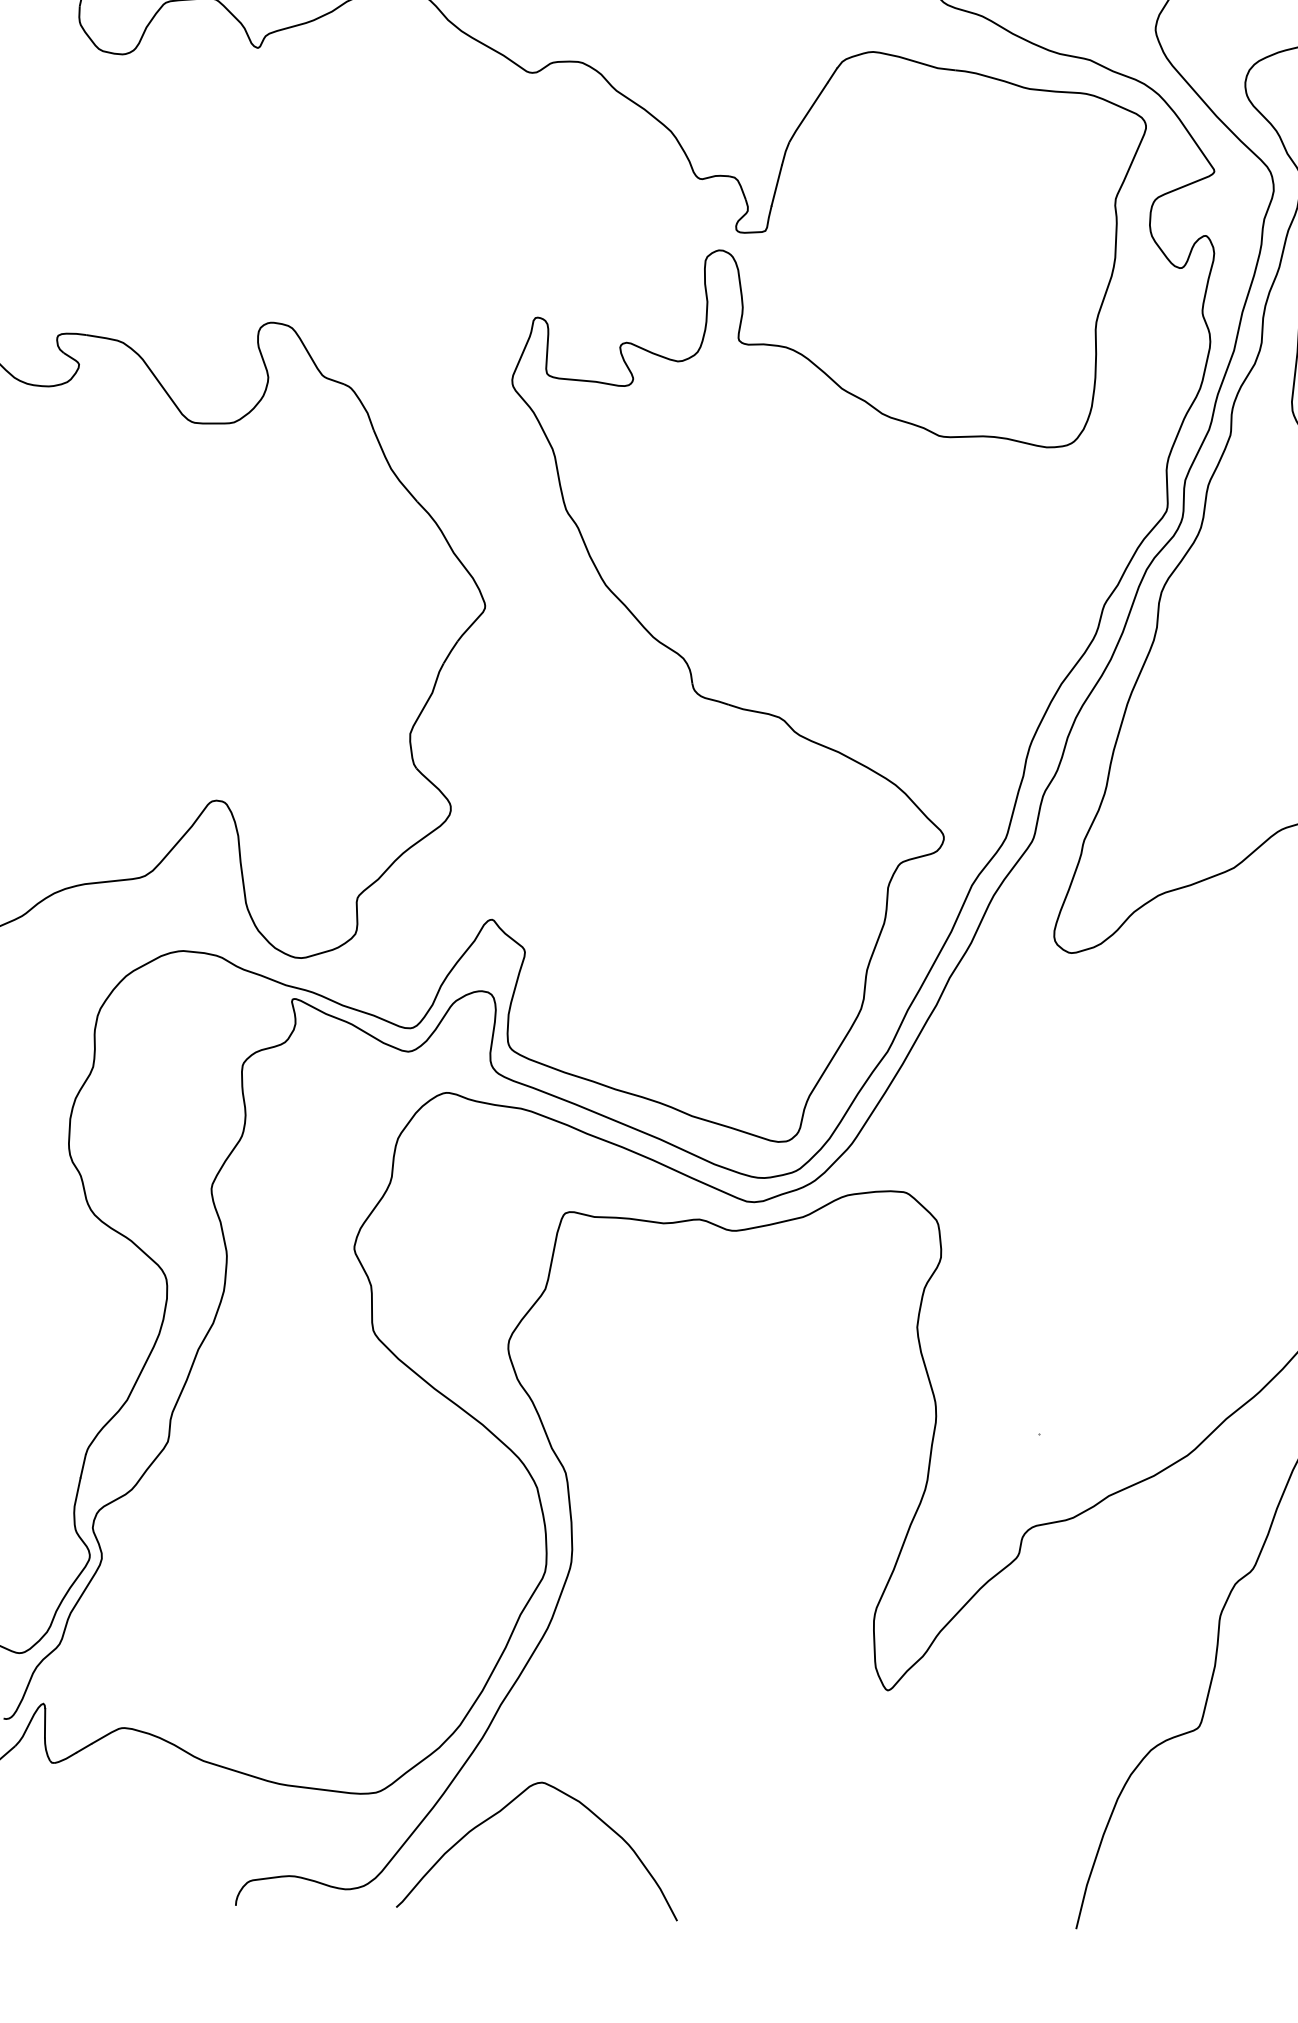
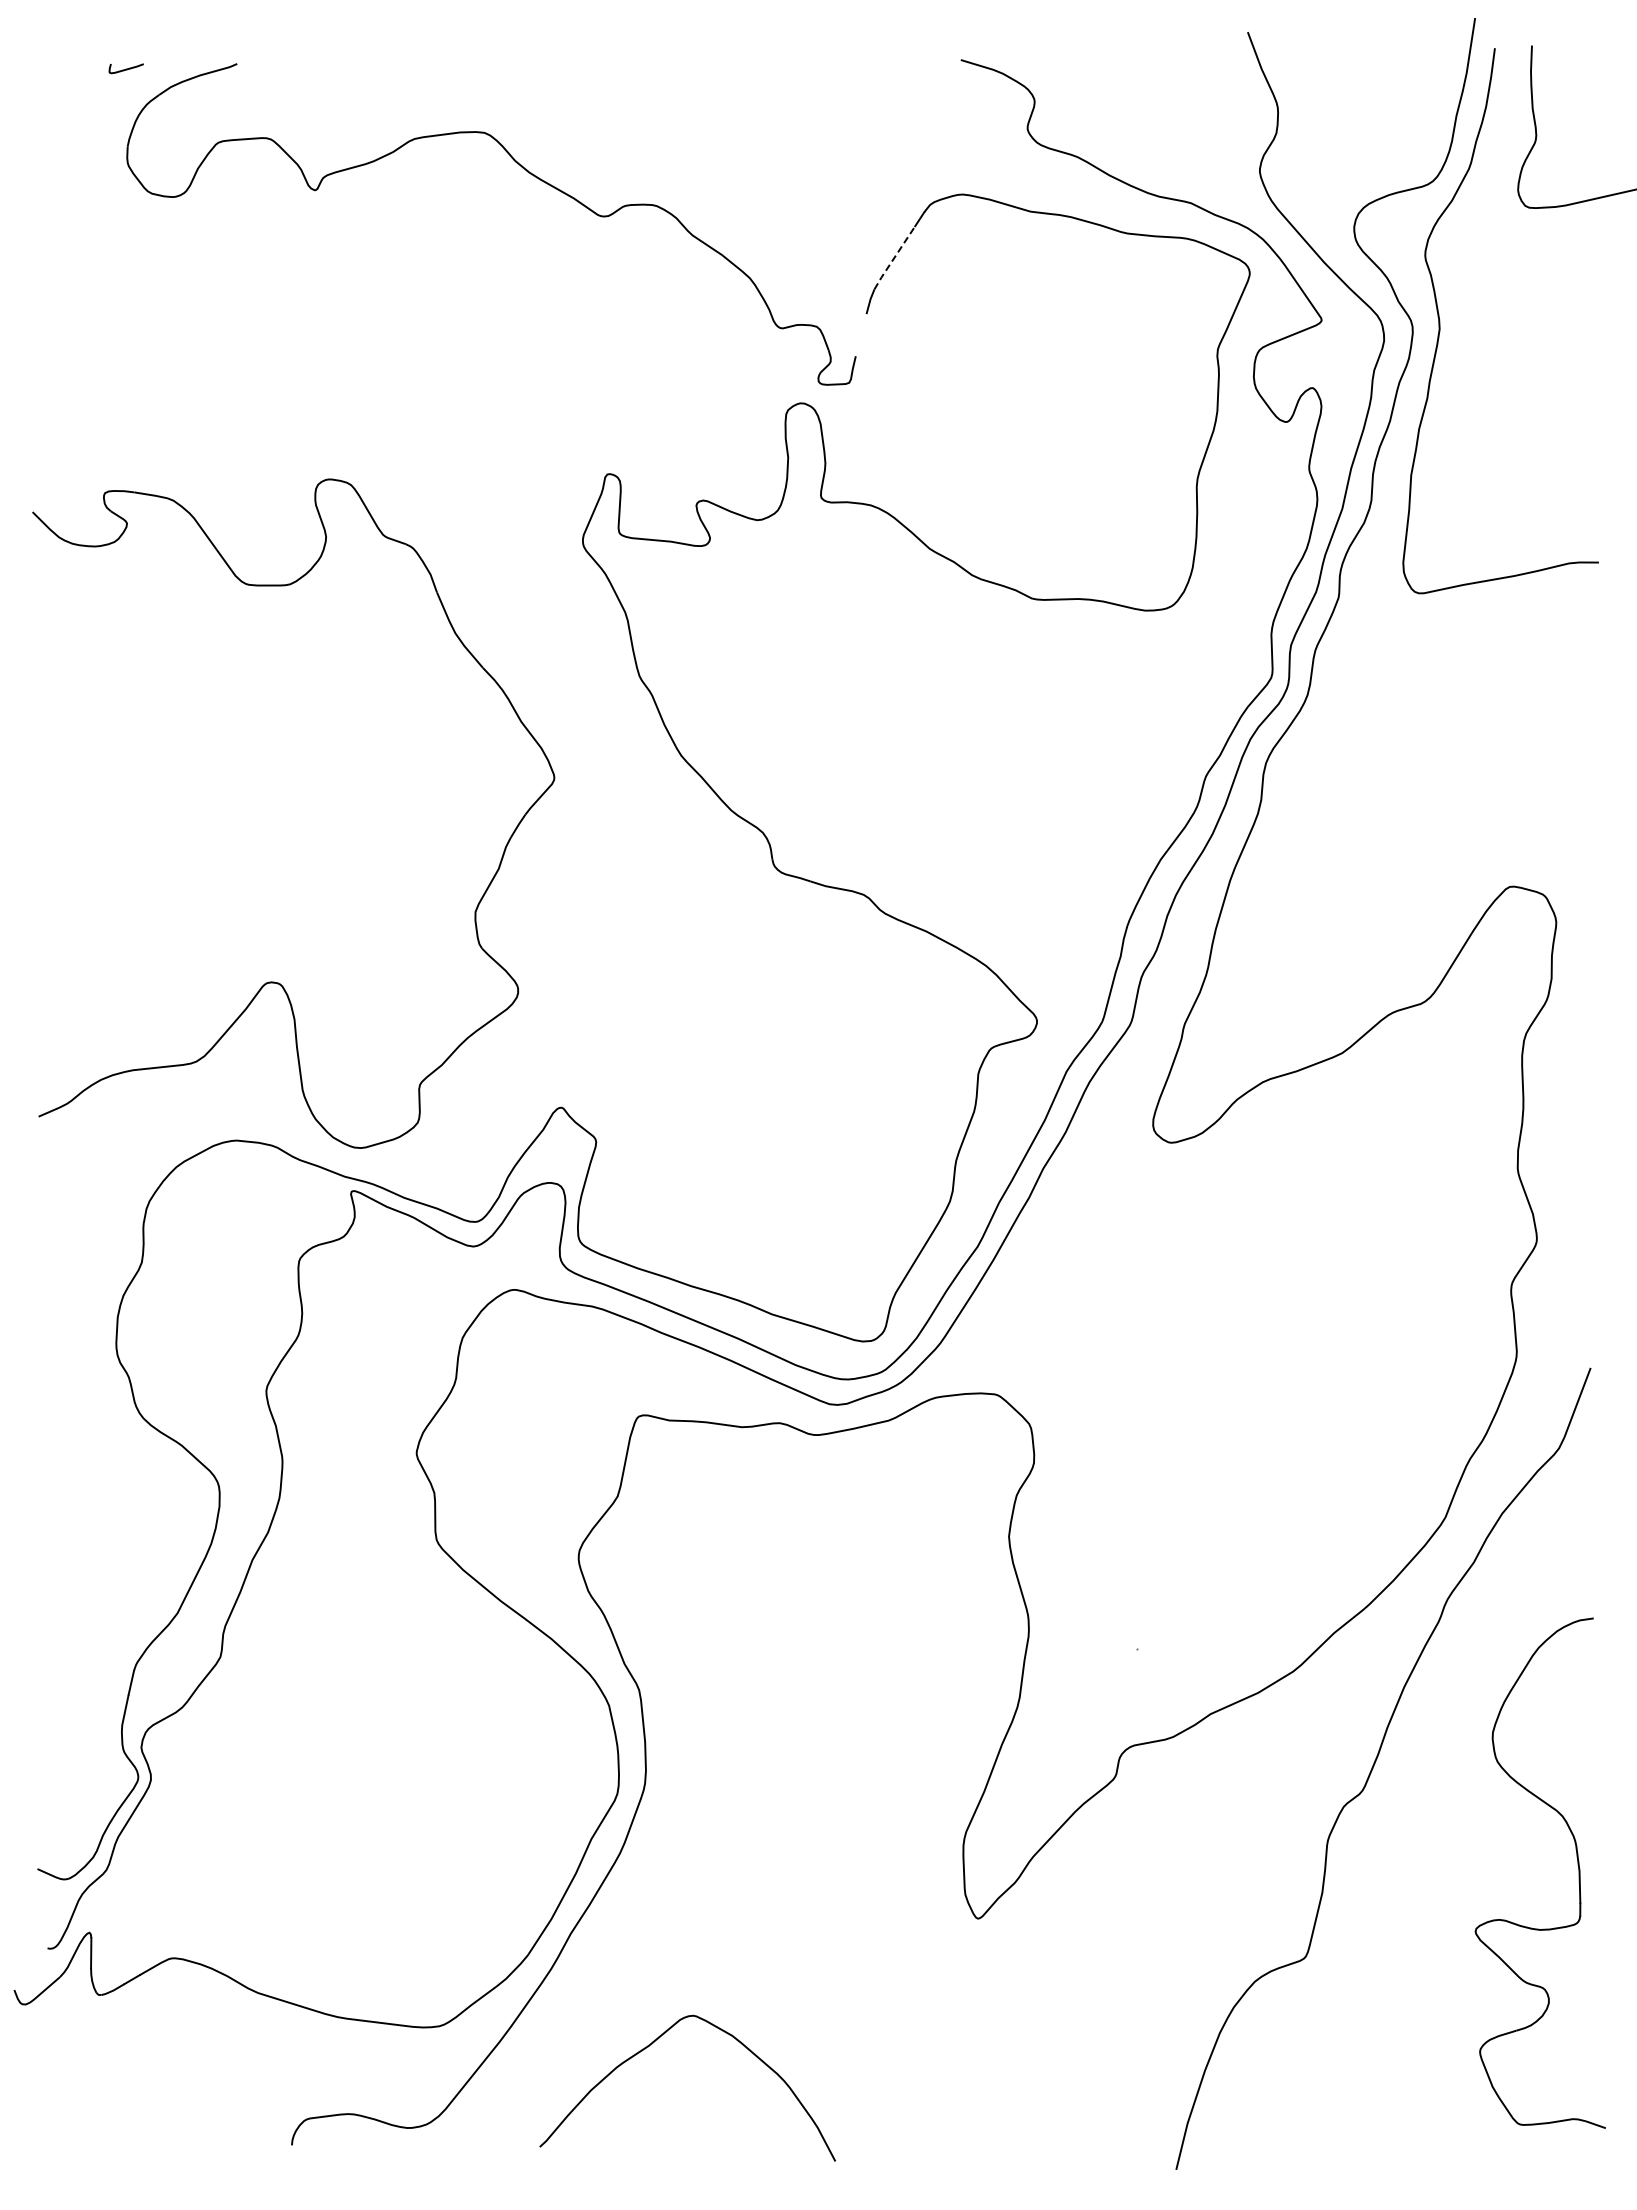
line: (808, 111) -> (894, 257), solid -> dashed
line: (776, 185) -> (860, 335), removed
curve: (503, 1809) -> (652, 2044), moved

